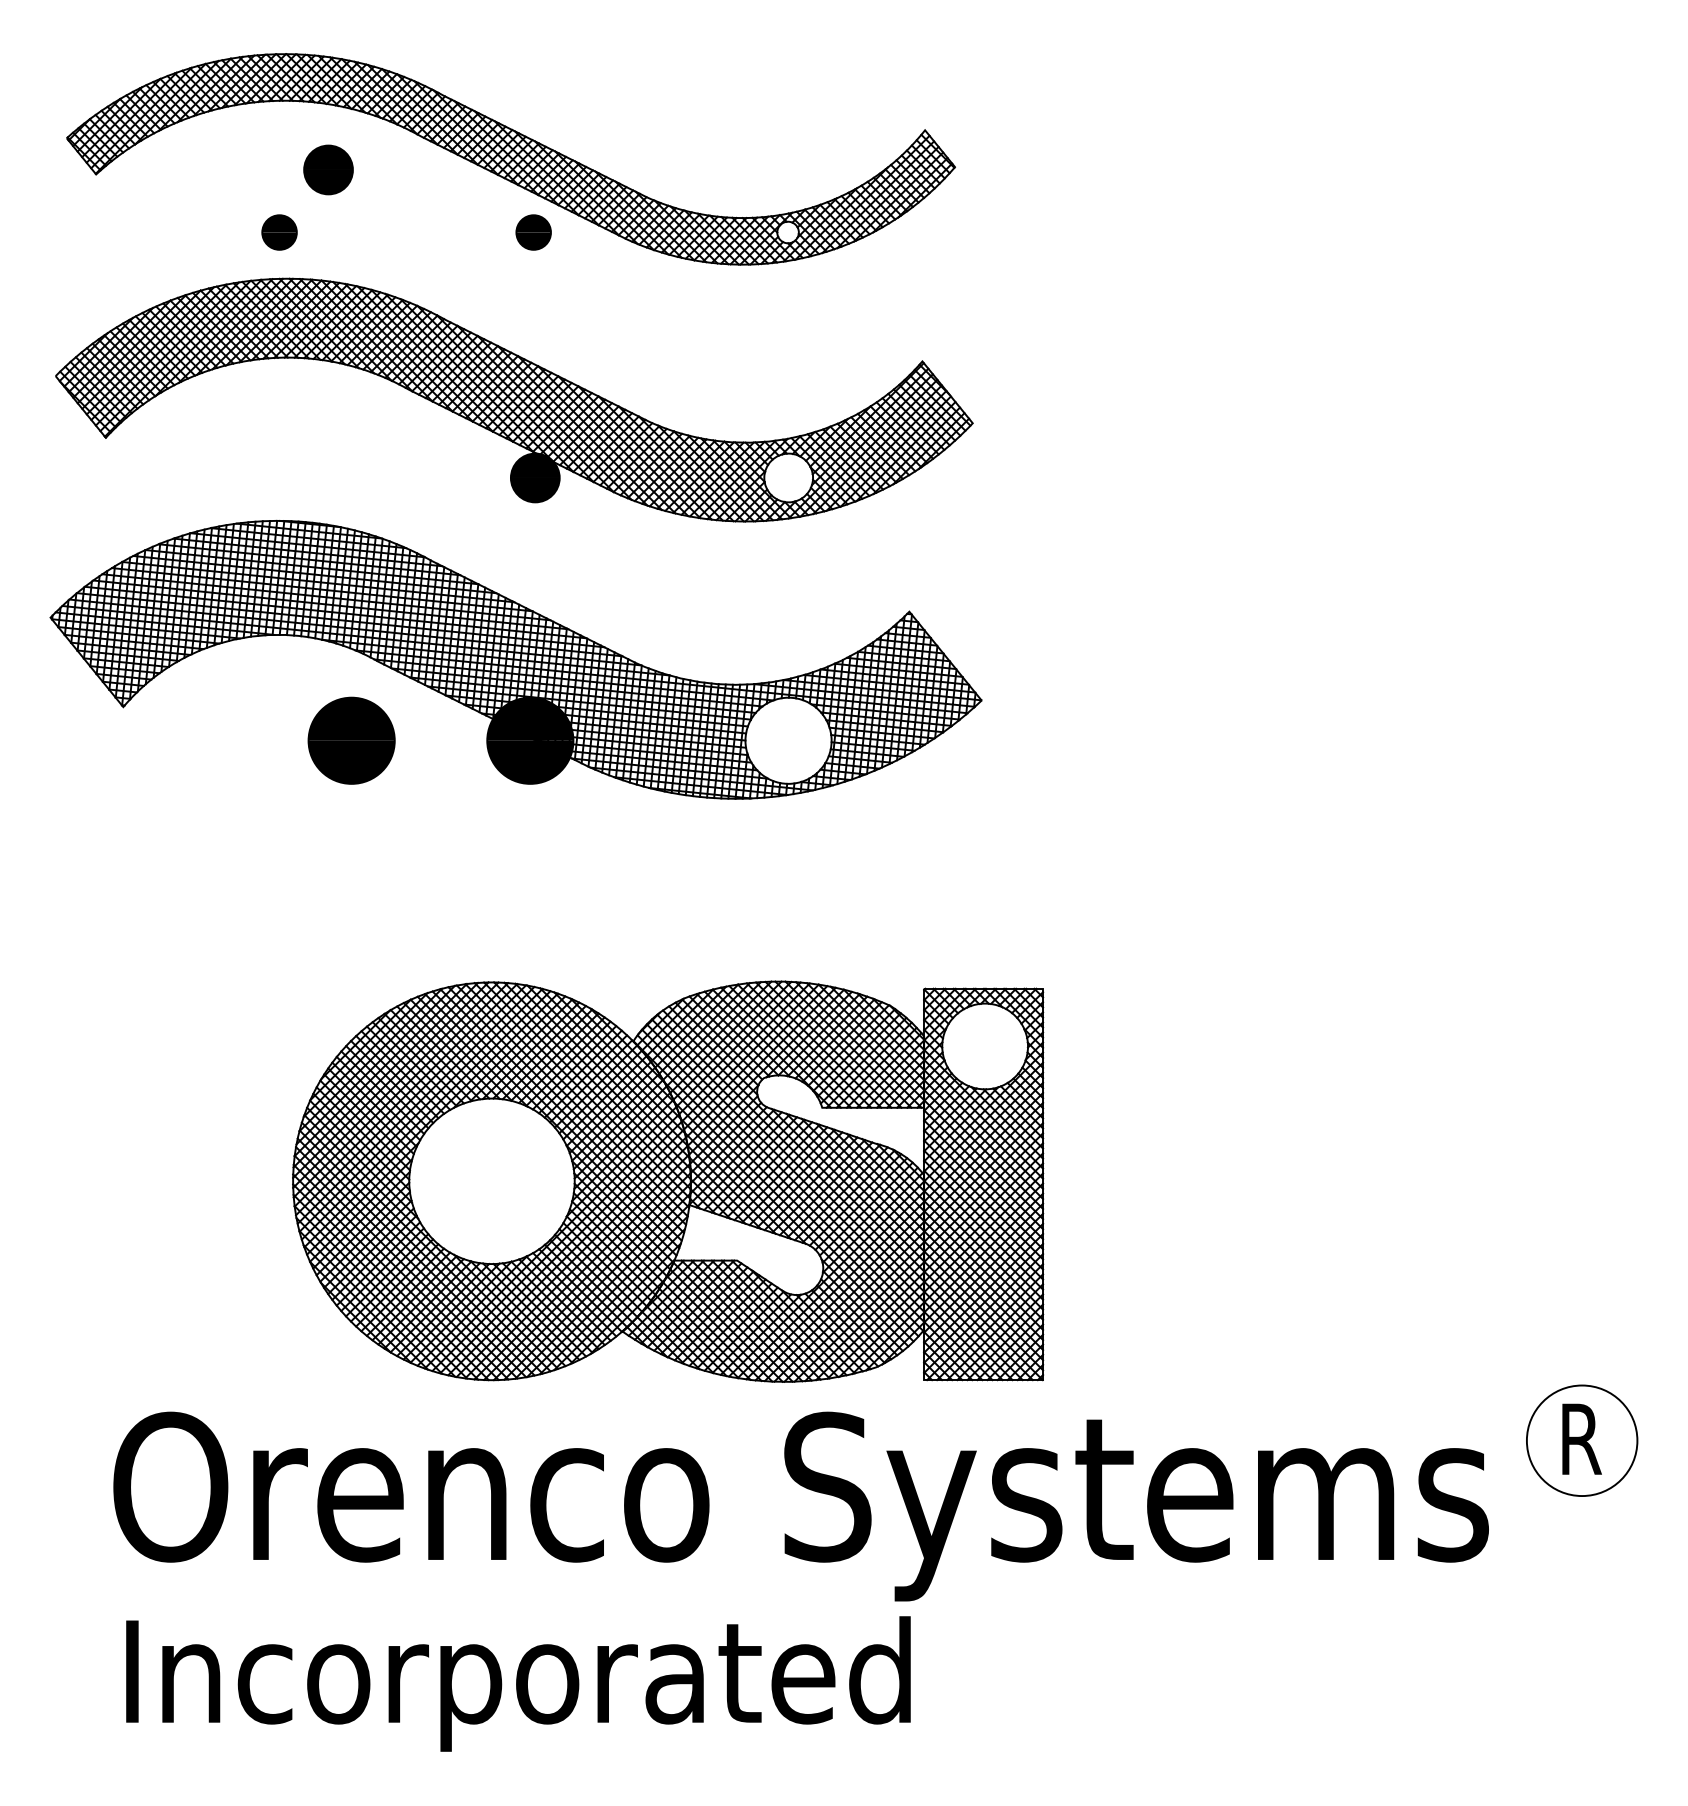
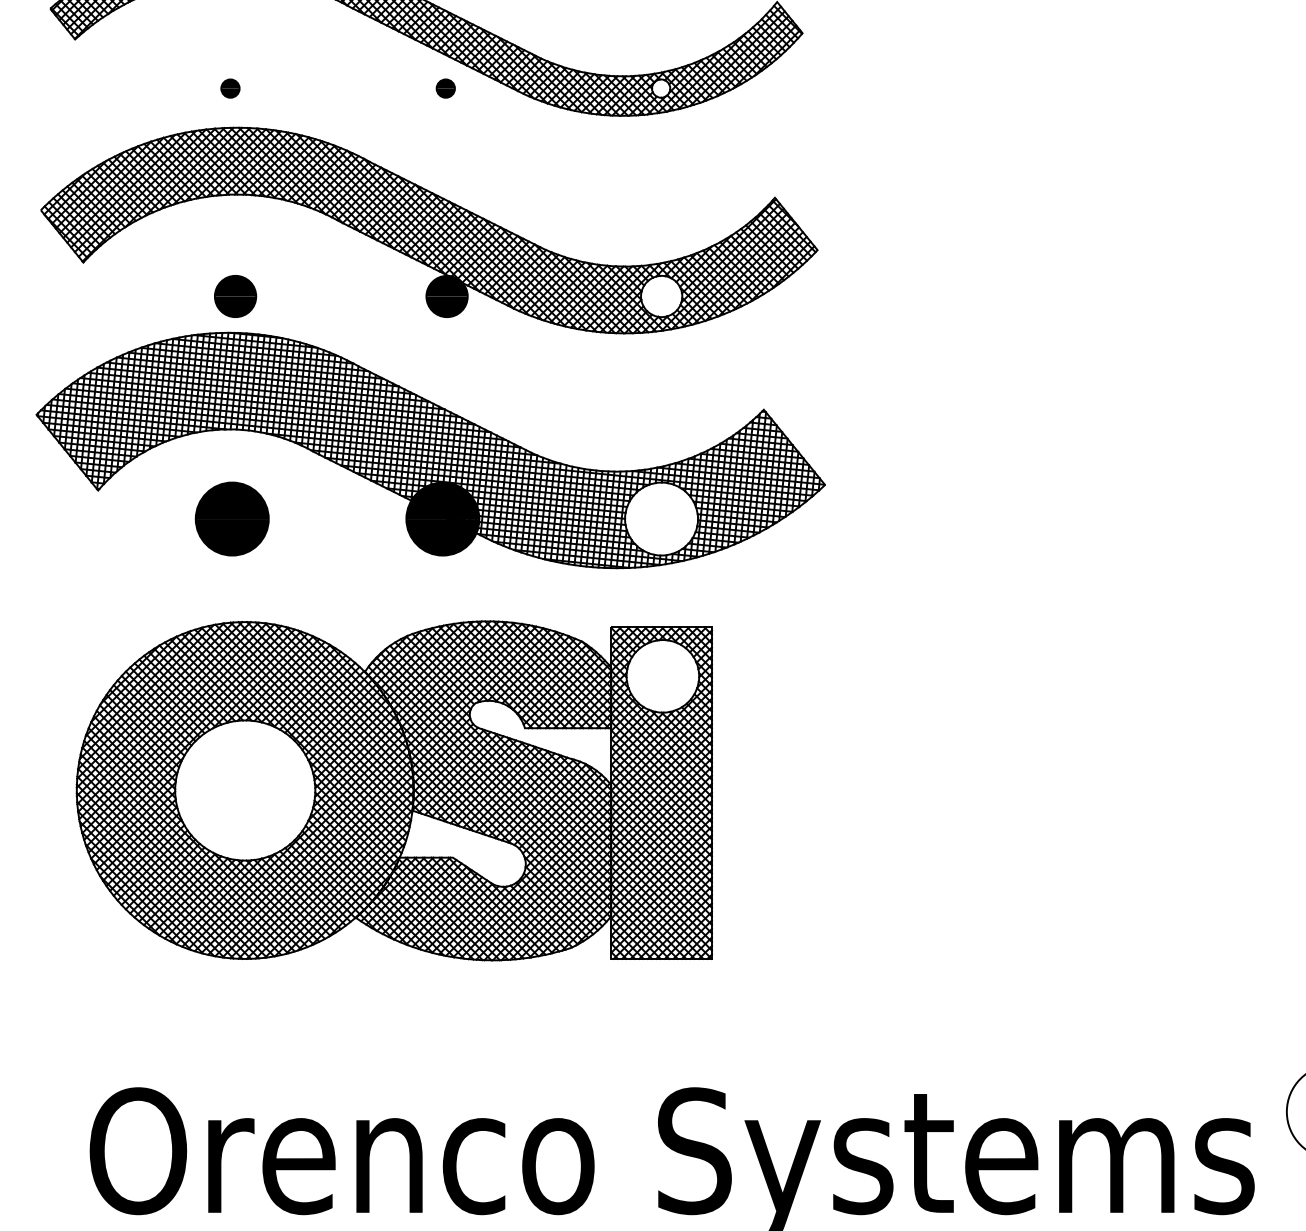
part: (328, 169) -> (235, 296), moved
part: (279, 232) -> (230, 88), size x0.62
part: (533, 232) -> (445, 88), size x0.62
part: (351, 740) -> (232, 518), moved
part: (668, 1181) -> (394, 790), moved

